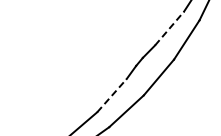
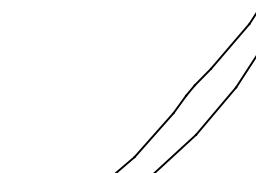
line: (169, 28) -> (230, 46), dashed -> solid
line: (112, 95) -> (154, 134), dashed -> solid

